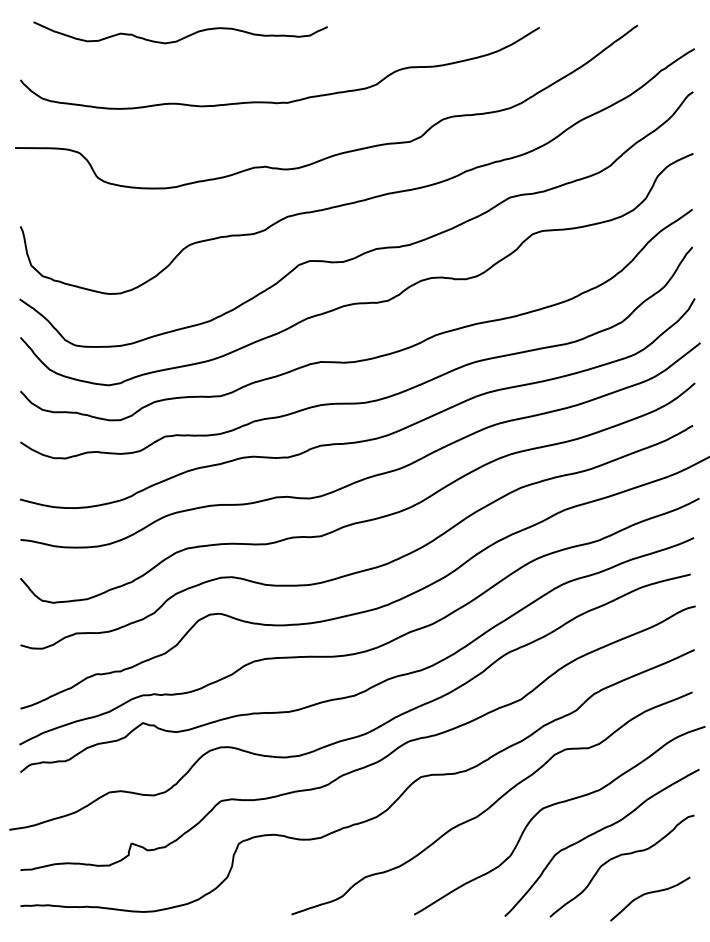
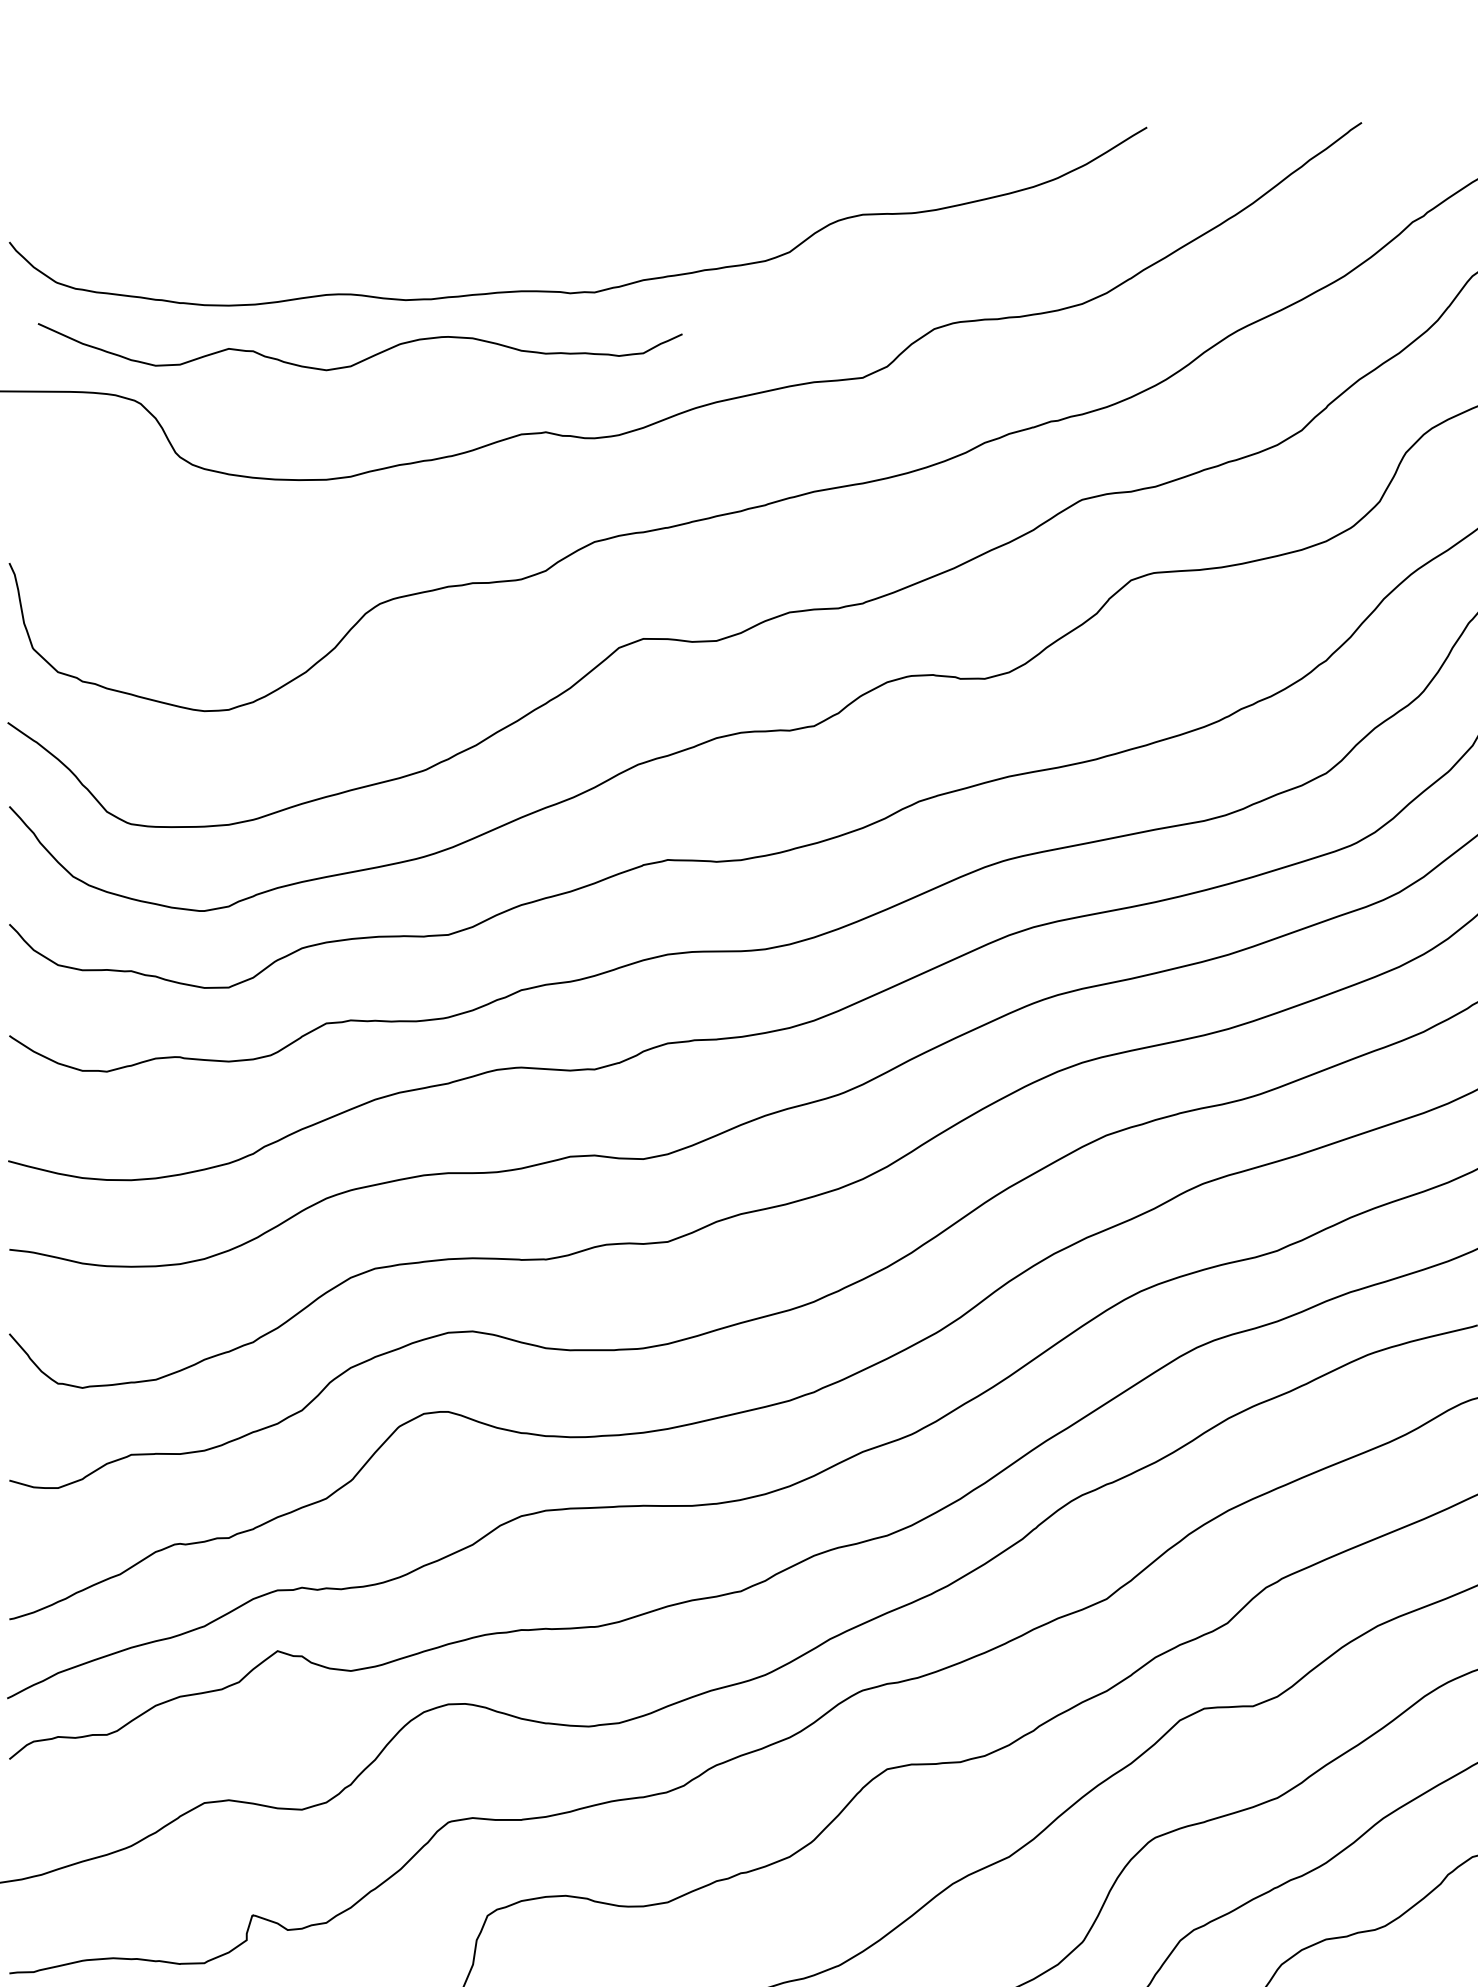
curve: (182, 37) -> (364, 357), moved

